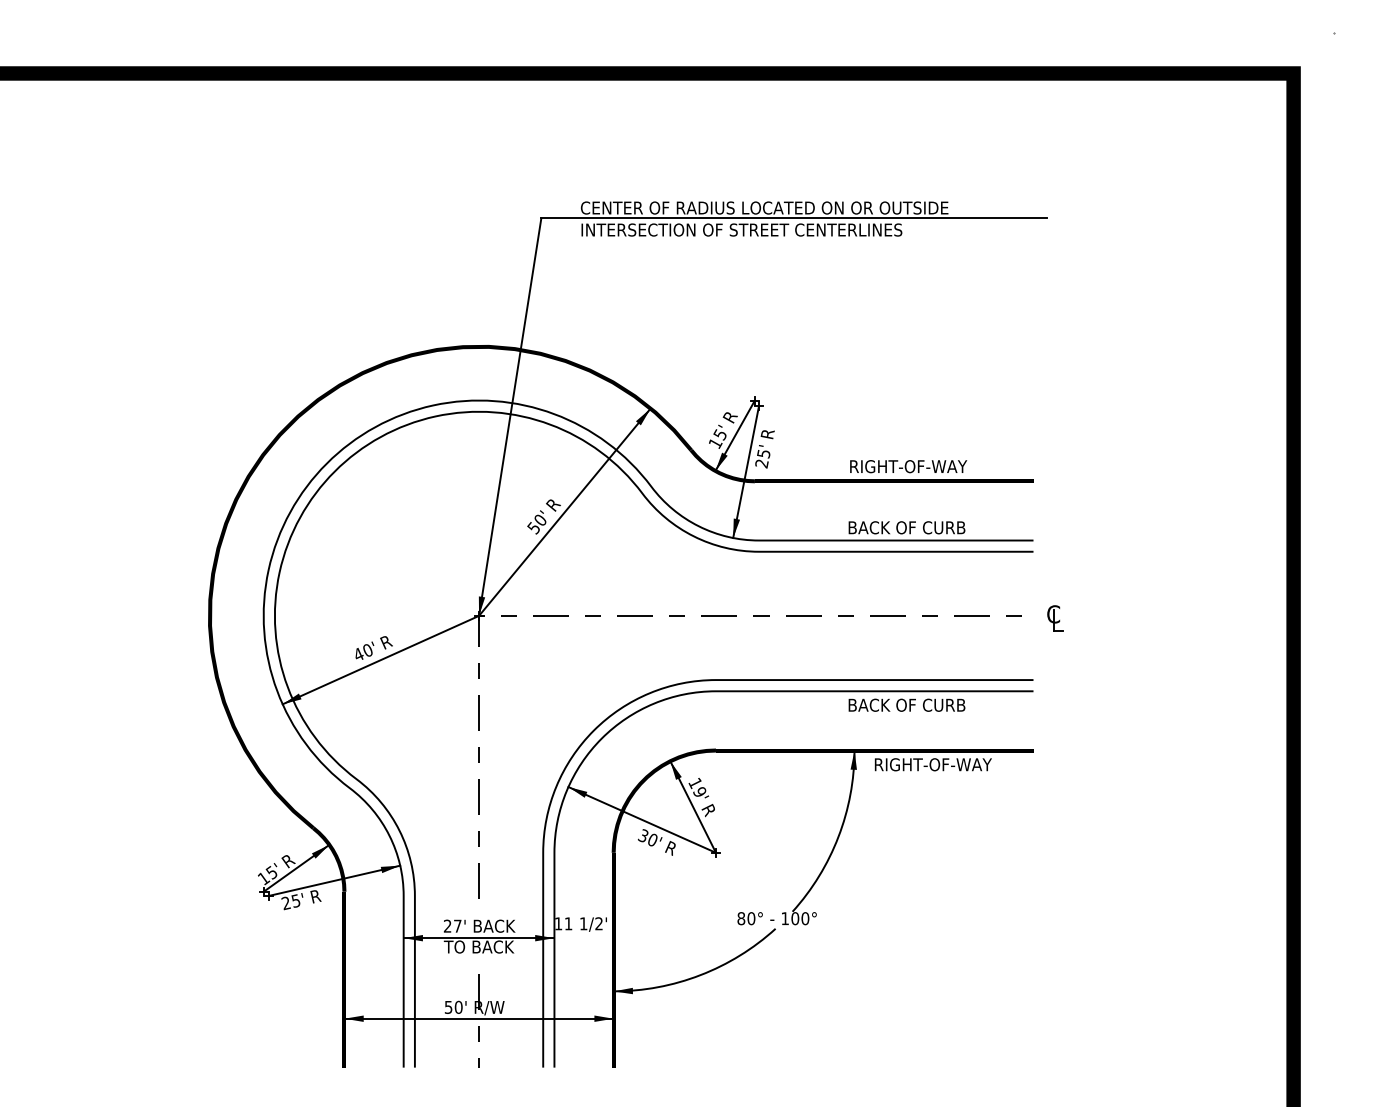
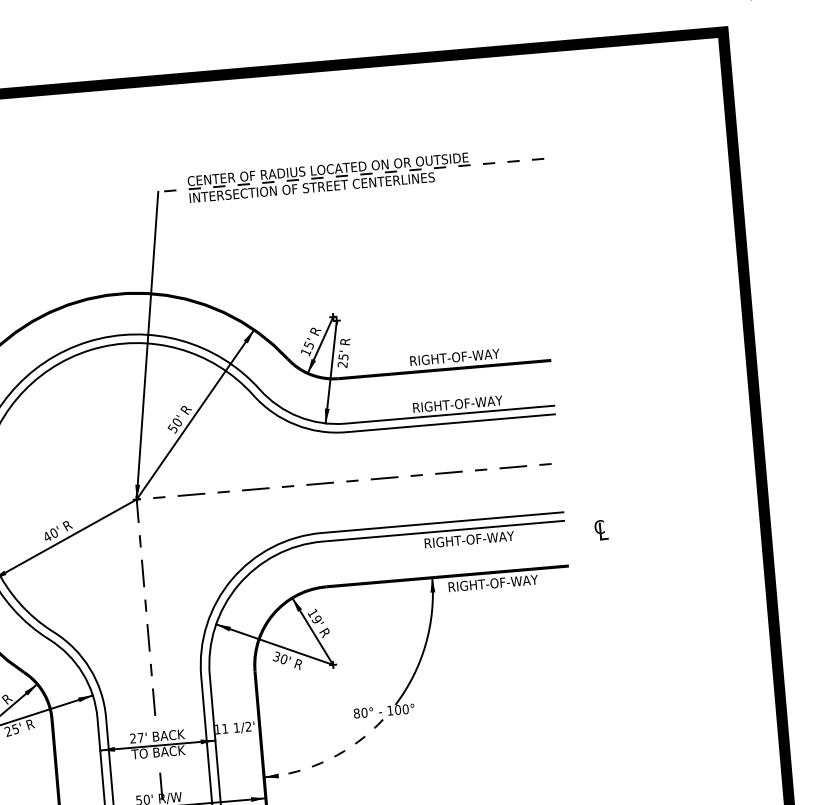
line: (794, 218) -> (351, 175), solid -> dashed
text: (907, 527) -> (458, 403), BACK OF CURB -> RIGHT-OF-WAY
part: (1055, 618) -> (601, 530), moved
text: (907, 704) -> (469, 539), BACK OF CURB -> RIGHT-OF-WAY
arc: (700, 975) -> (329, 759), solid -> dashed

